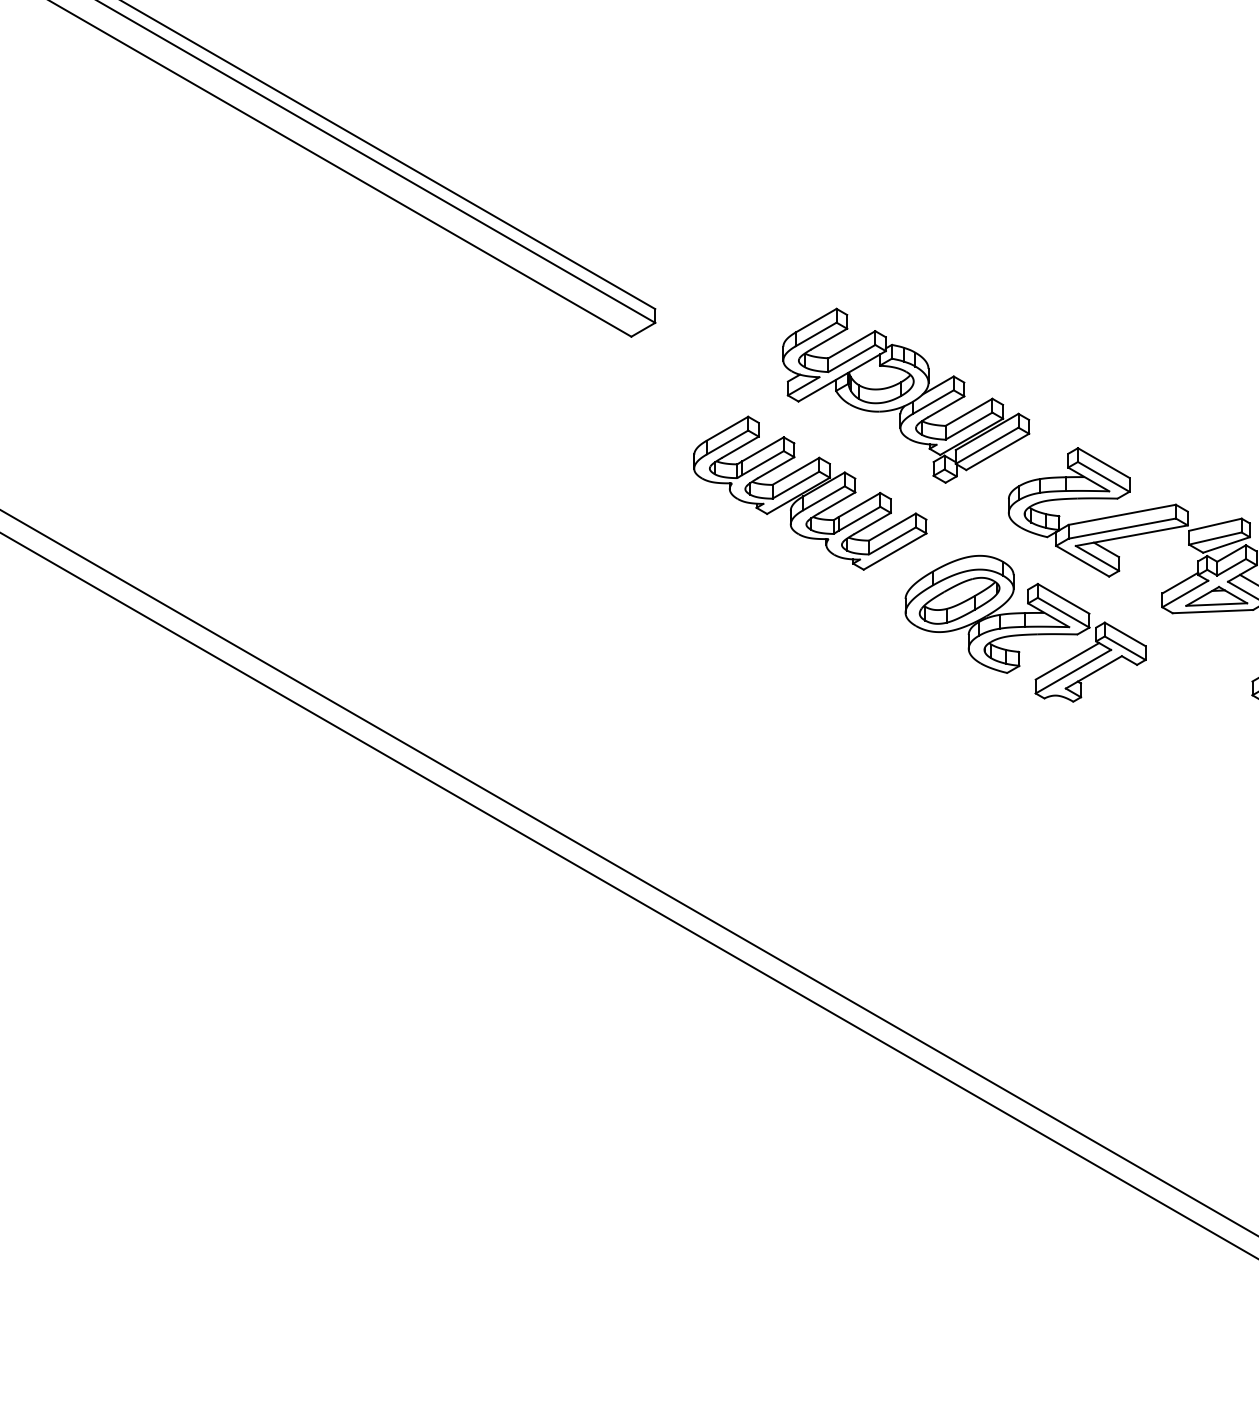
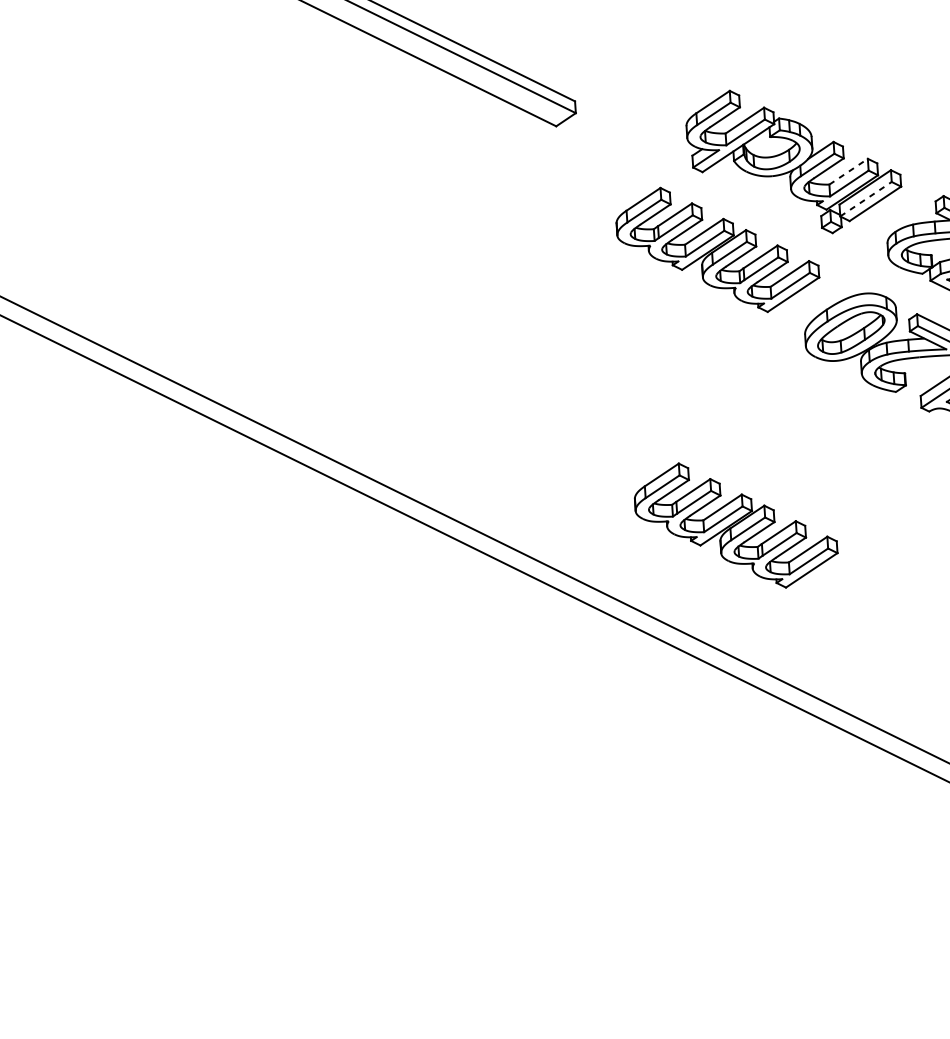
line: (969, 412) -> (849, 171), solid -> dashed
line: (987, 445) -> (866, 198), solid -> dashed
part: (810, 815) -> (736, 524), added

